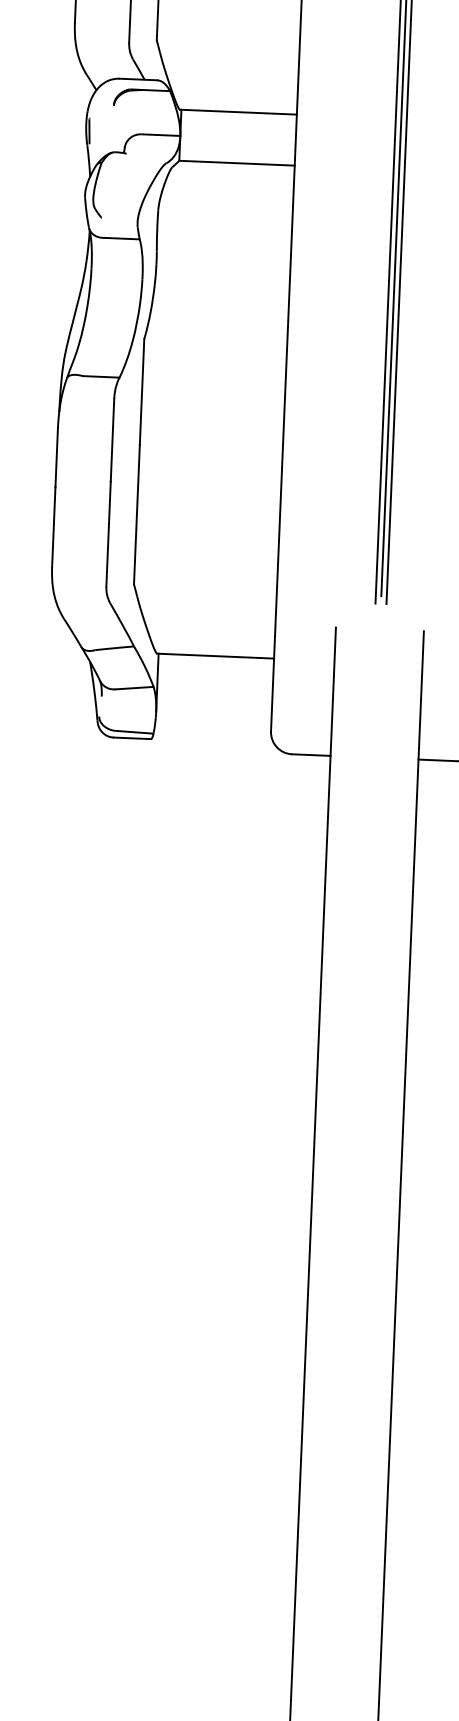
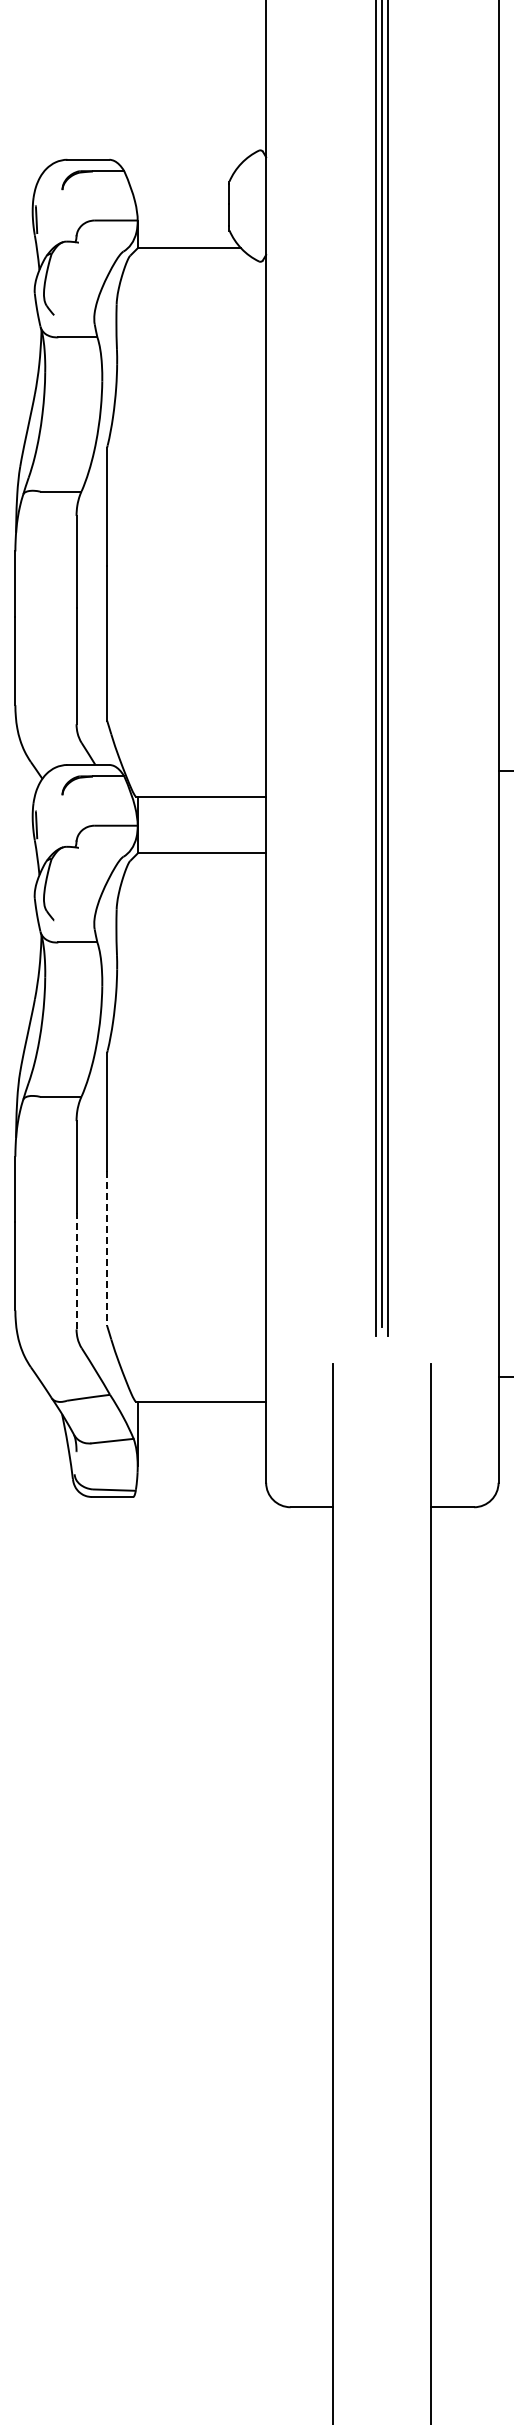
line: (137, 514) -> (107, 1248), solid -> dashed
line: (108, 533) -> (76, 1270), solid -> dashed

